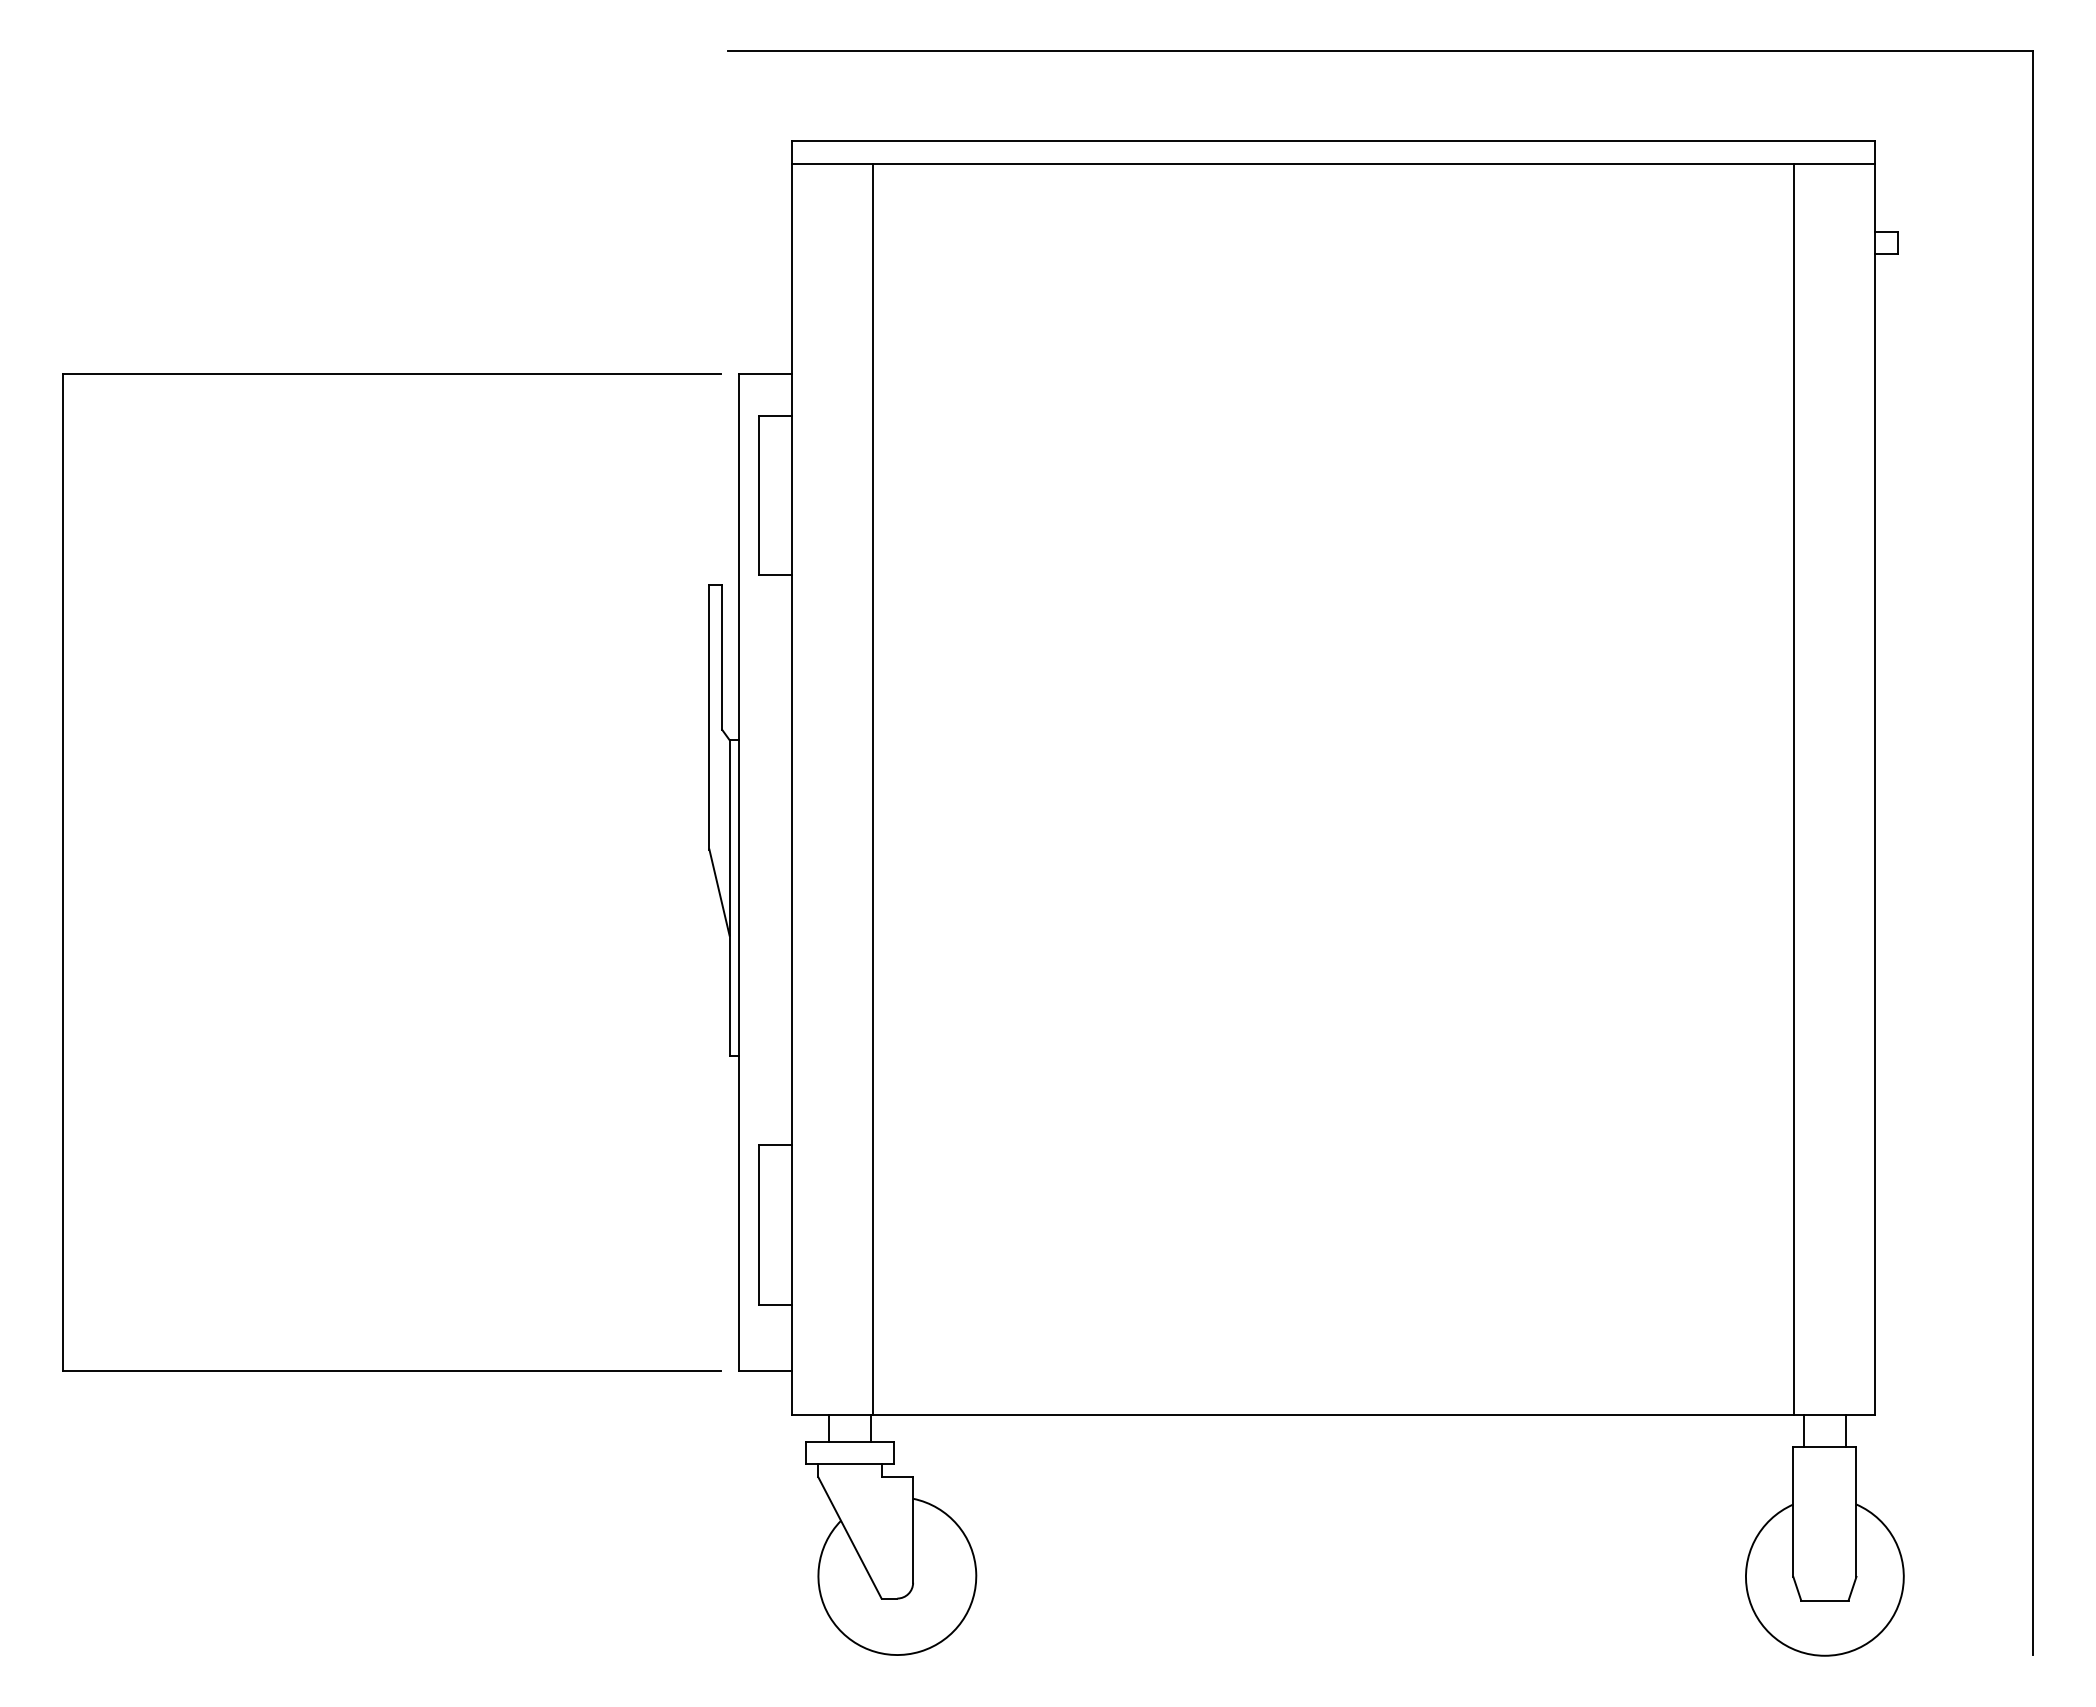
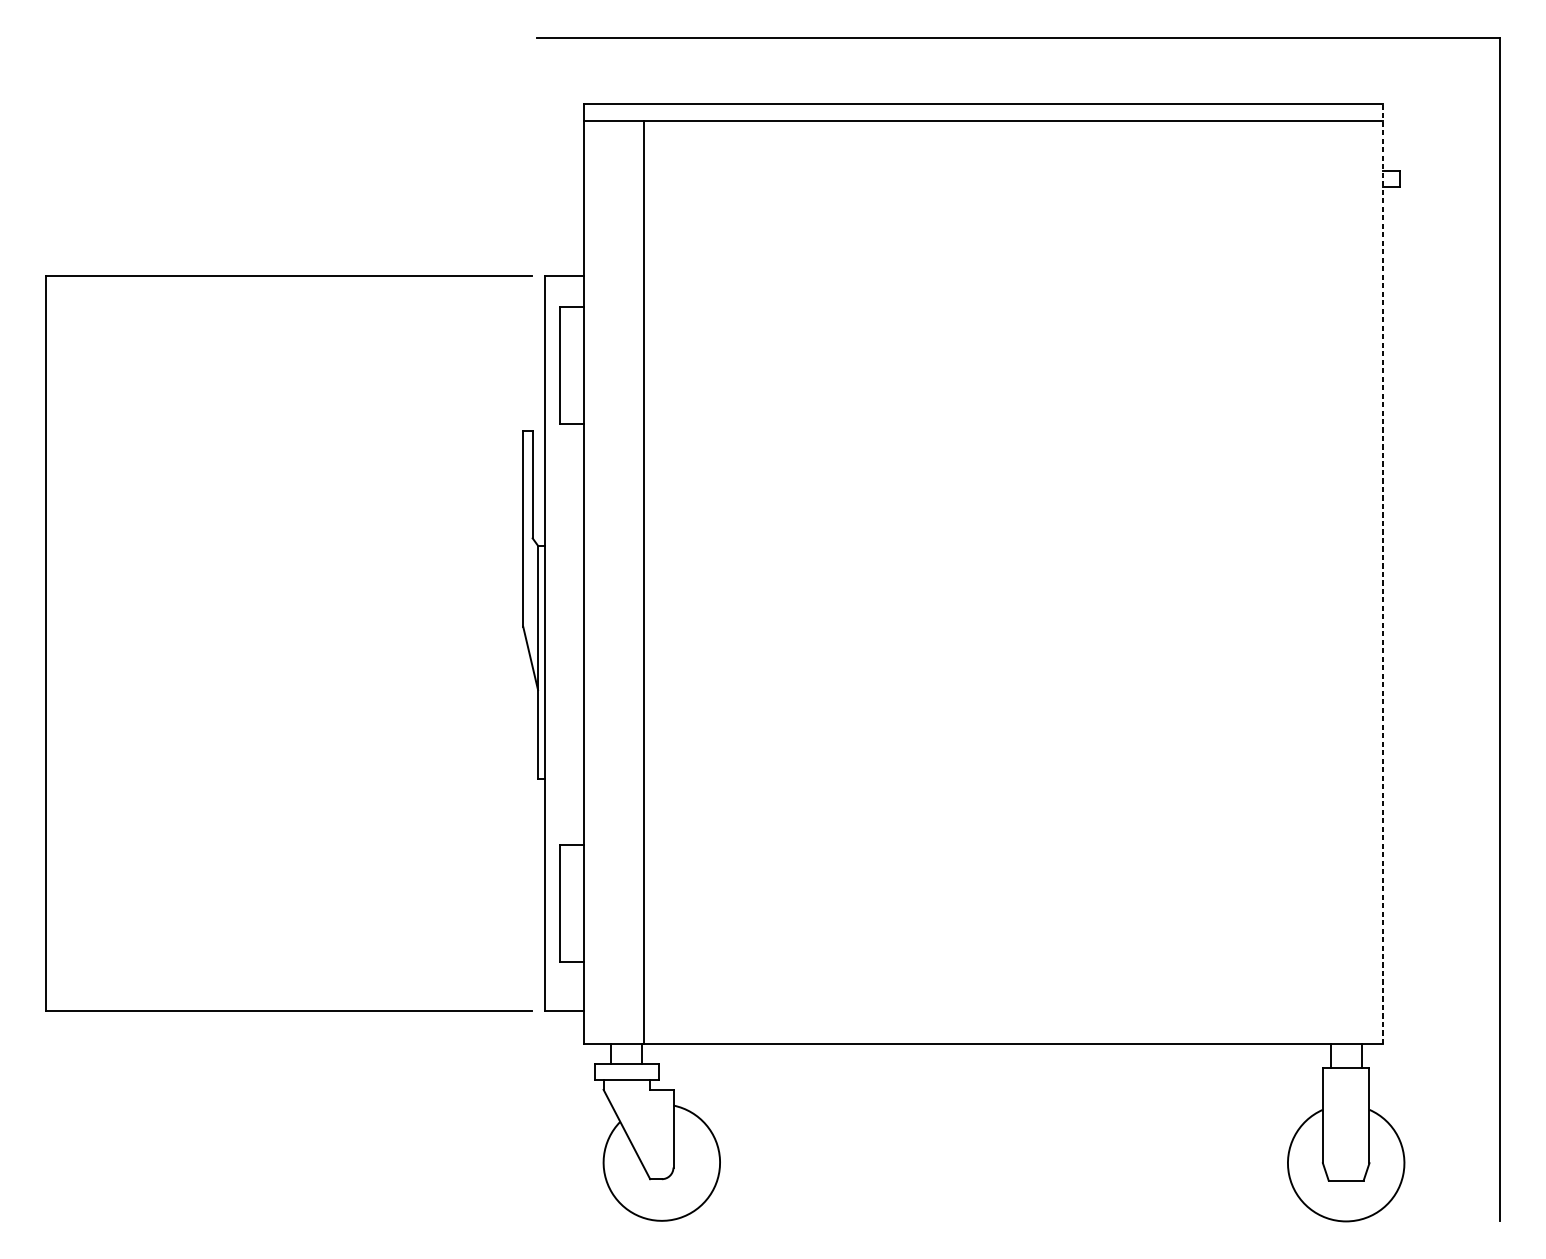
line: (1875, 777) -> (1383, 573), solid -> dashed
line: (1793, 789) -> (1323, 582), removed

